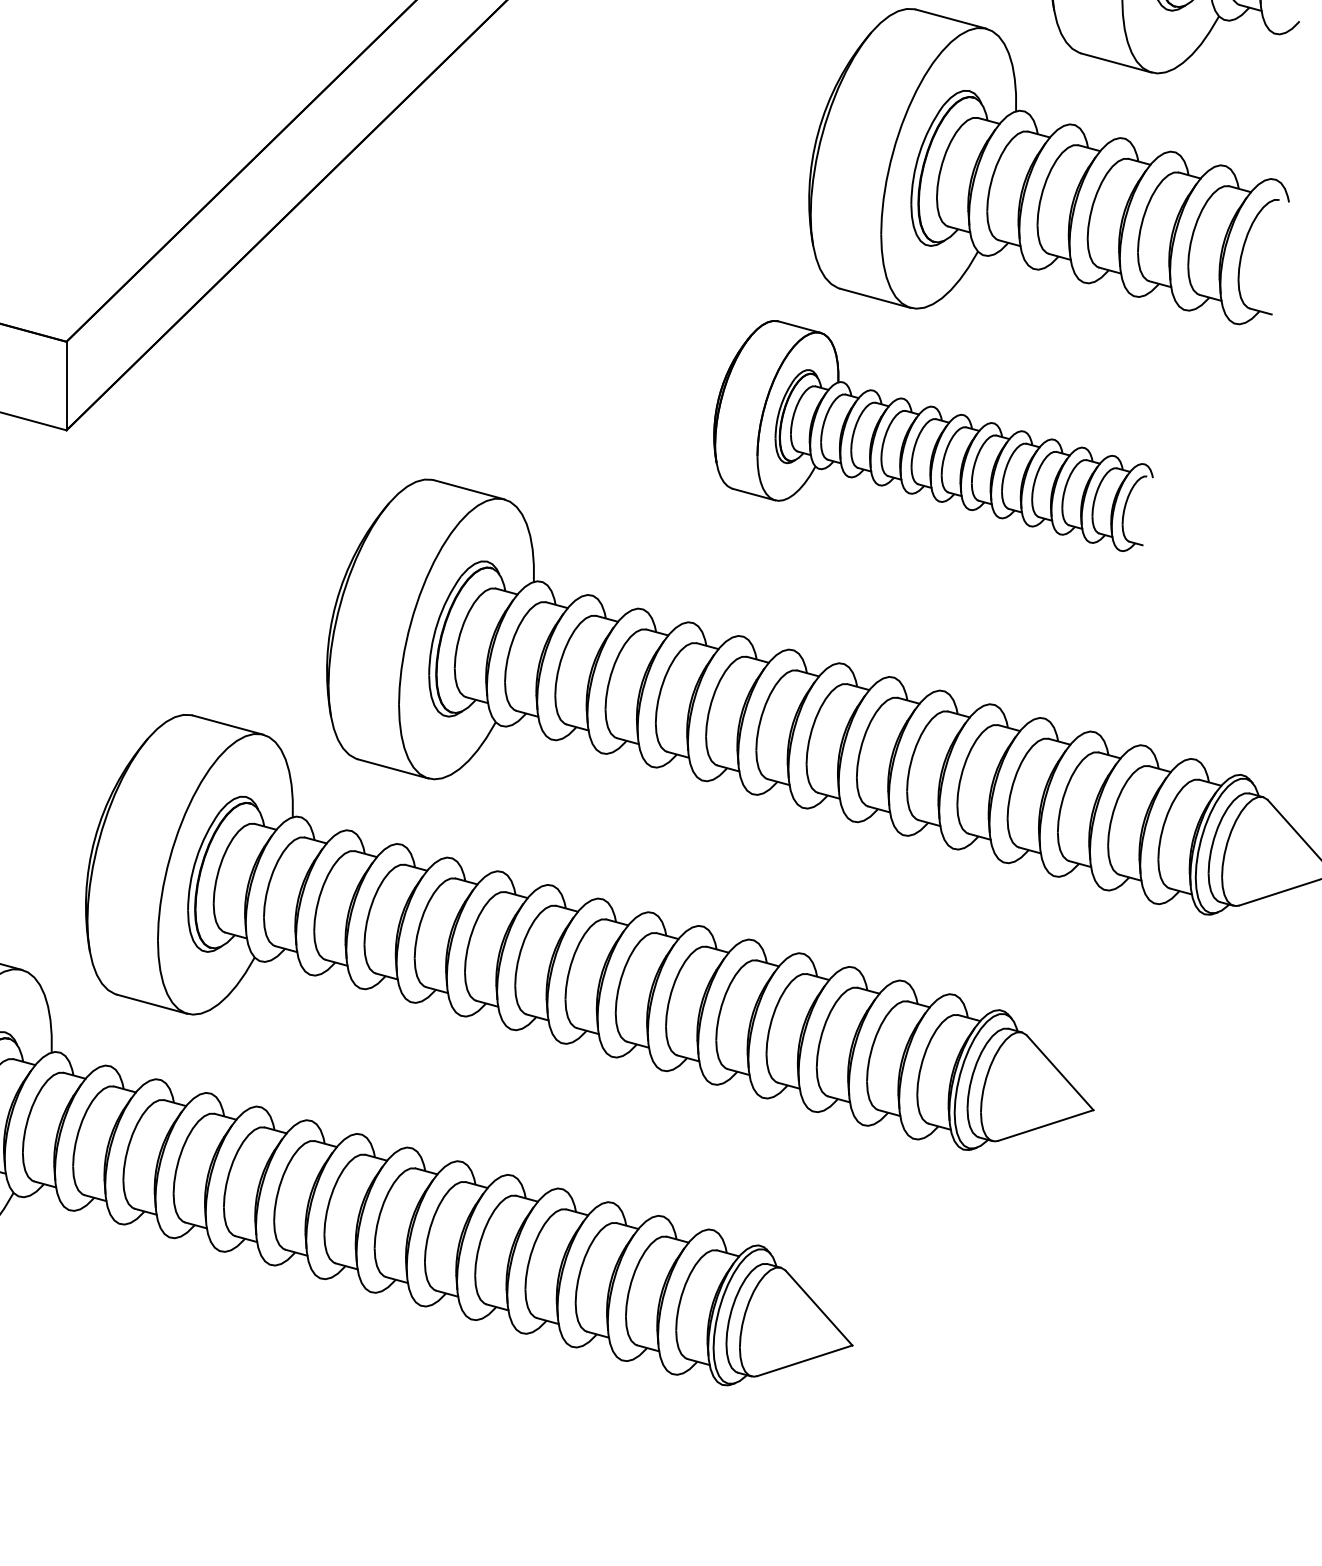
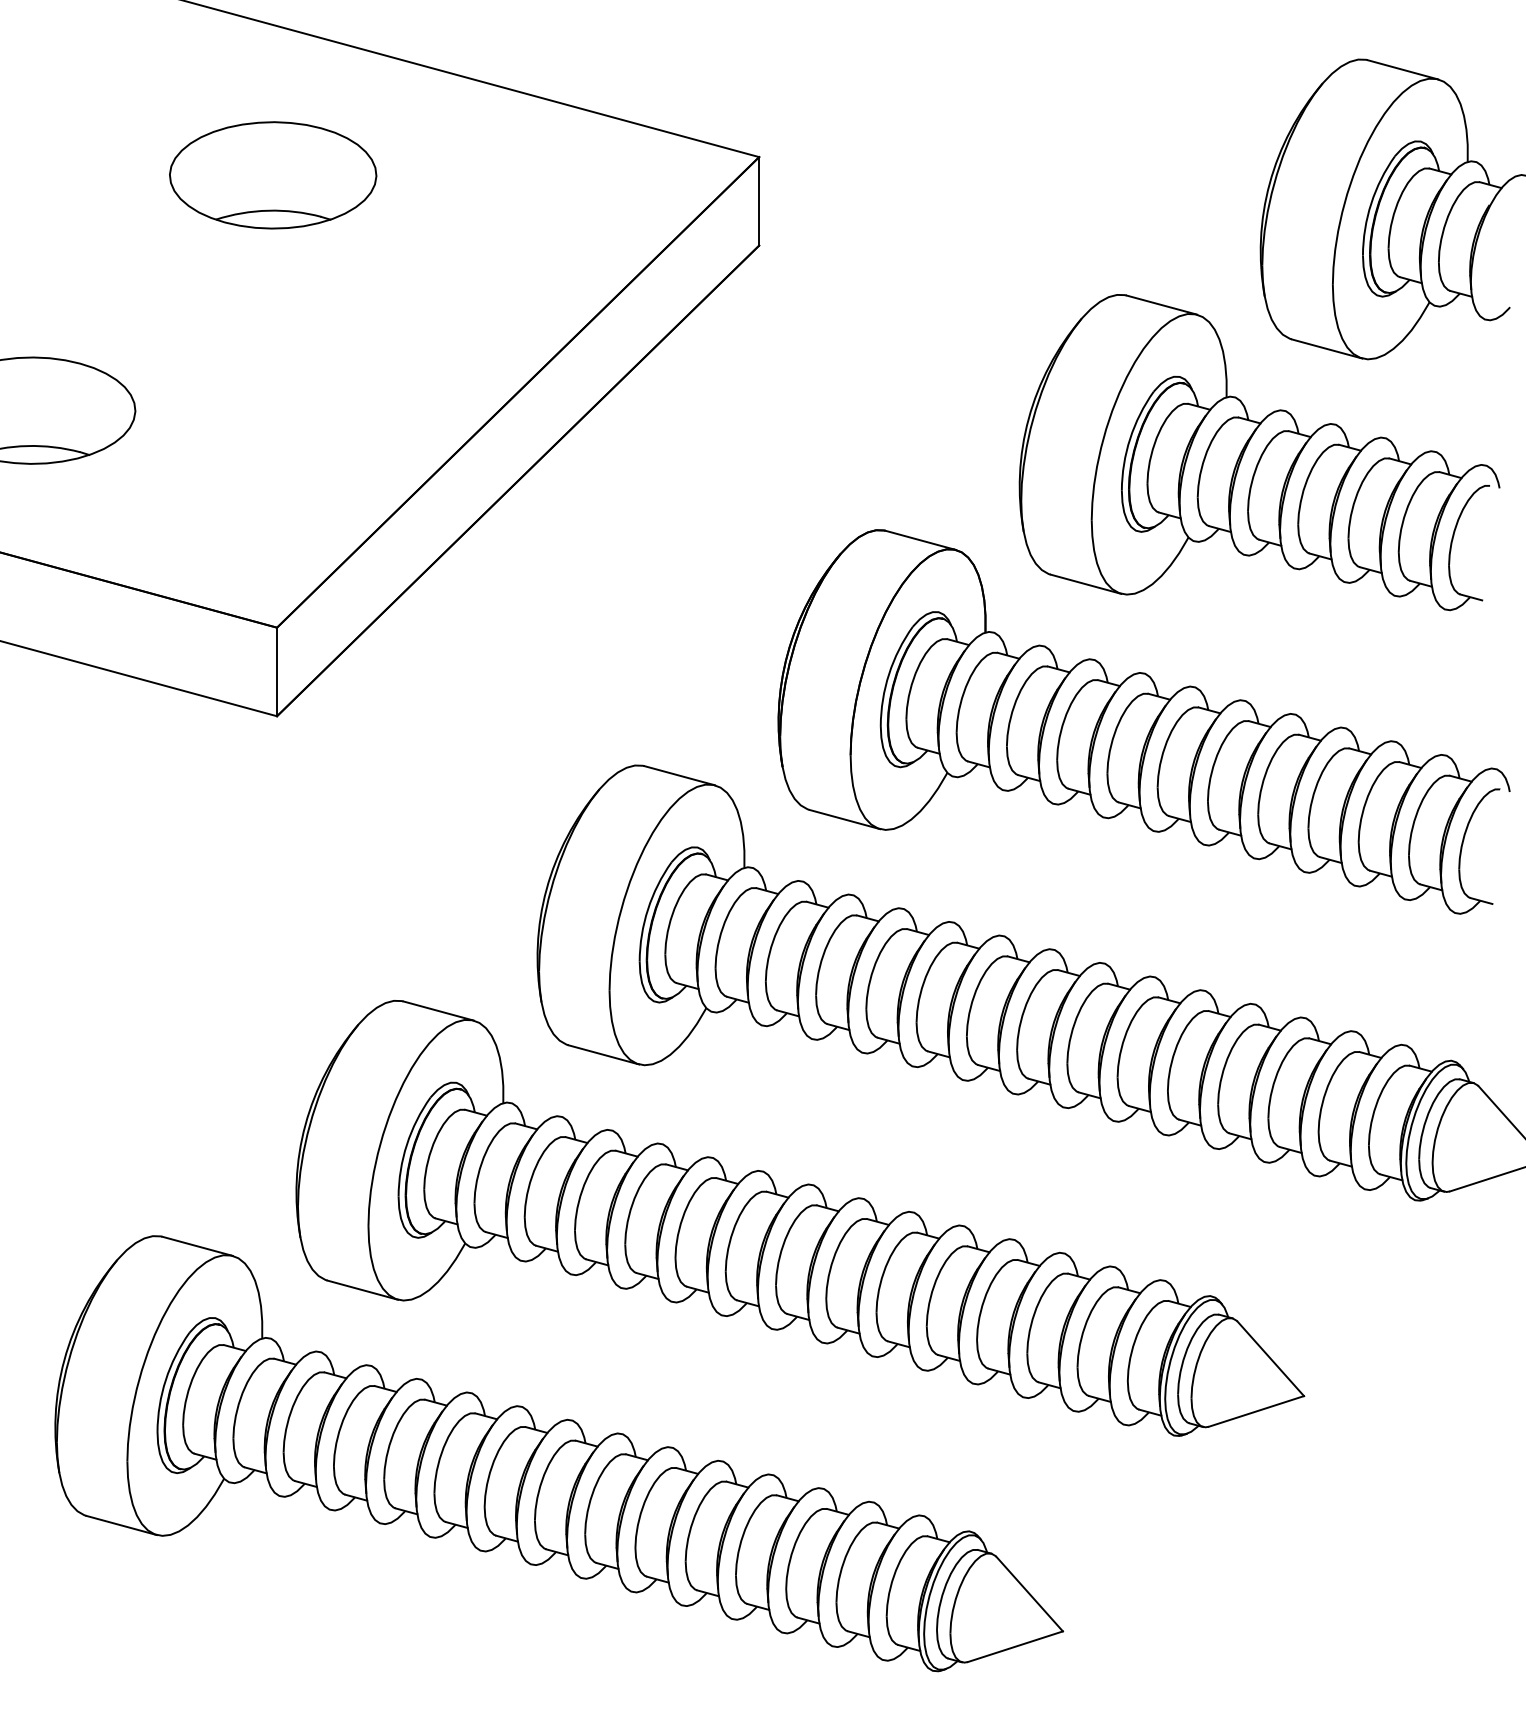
part: (932, 435) -> (1143, 721), size x1.67

